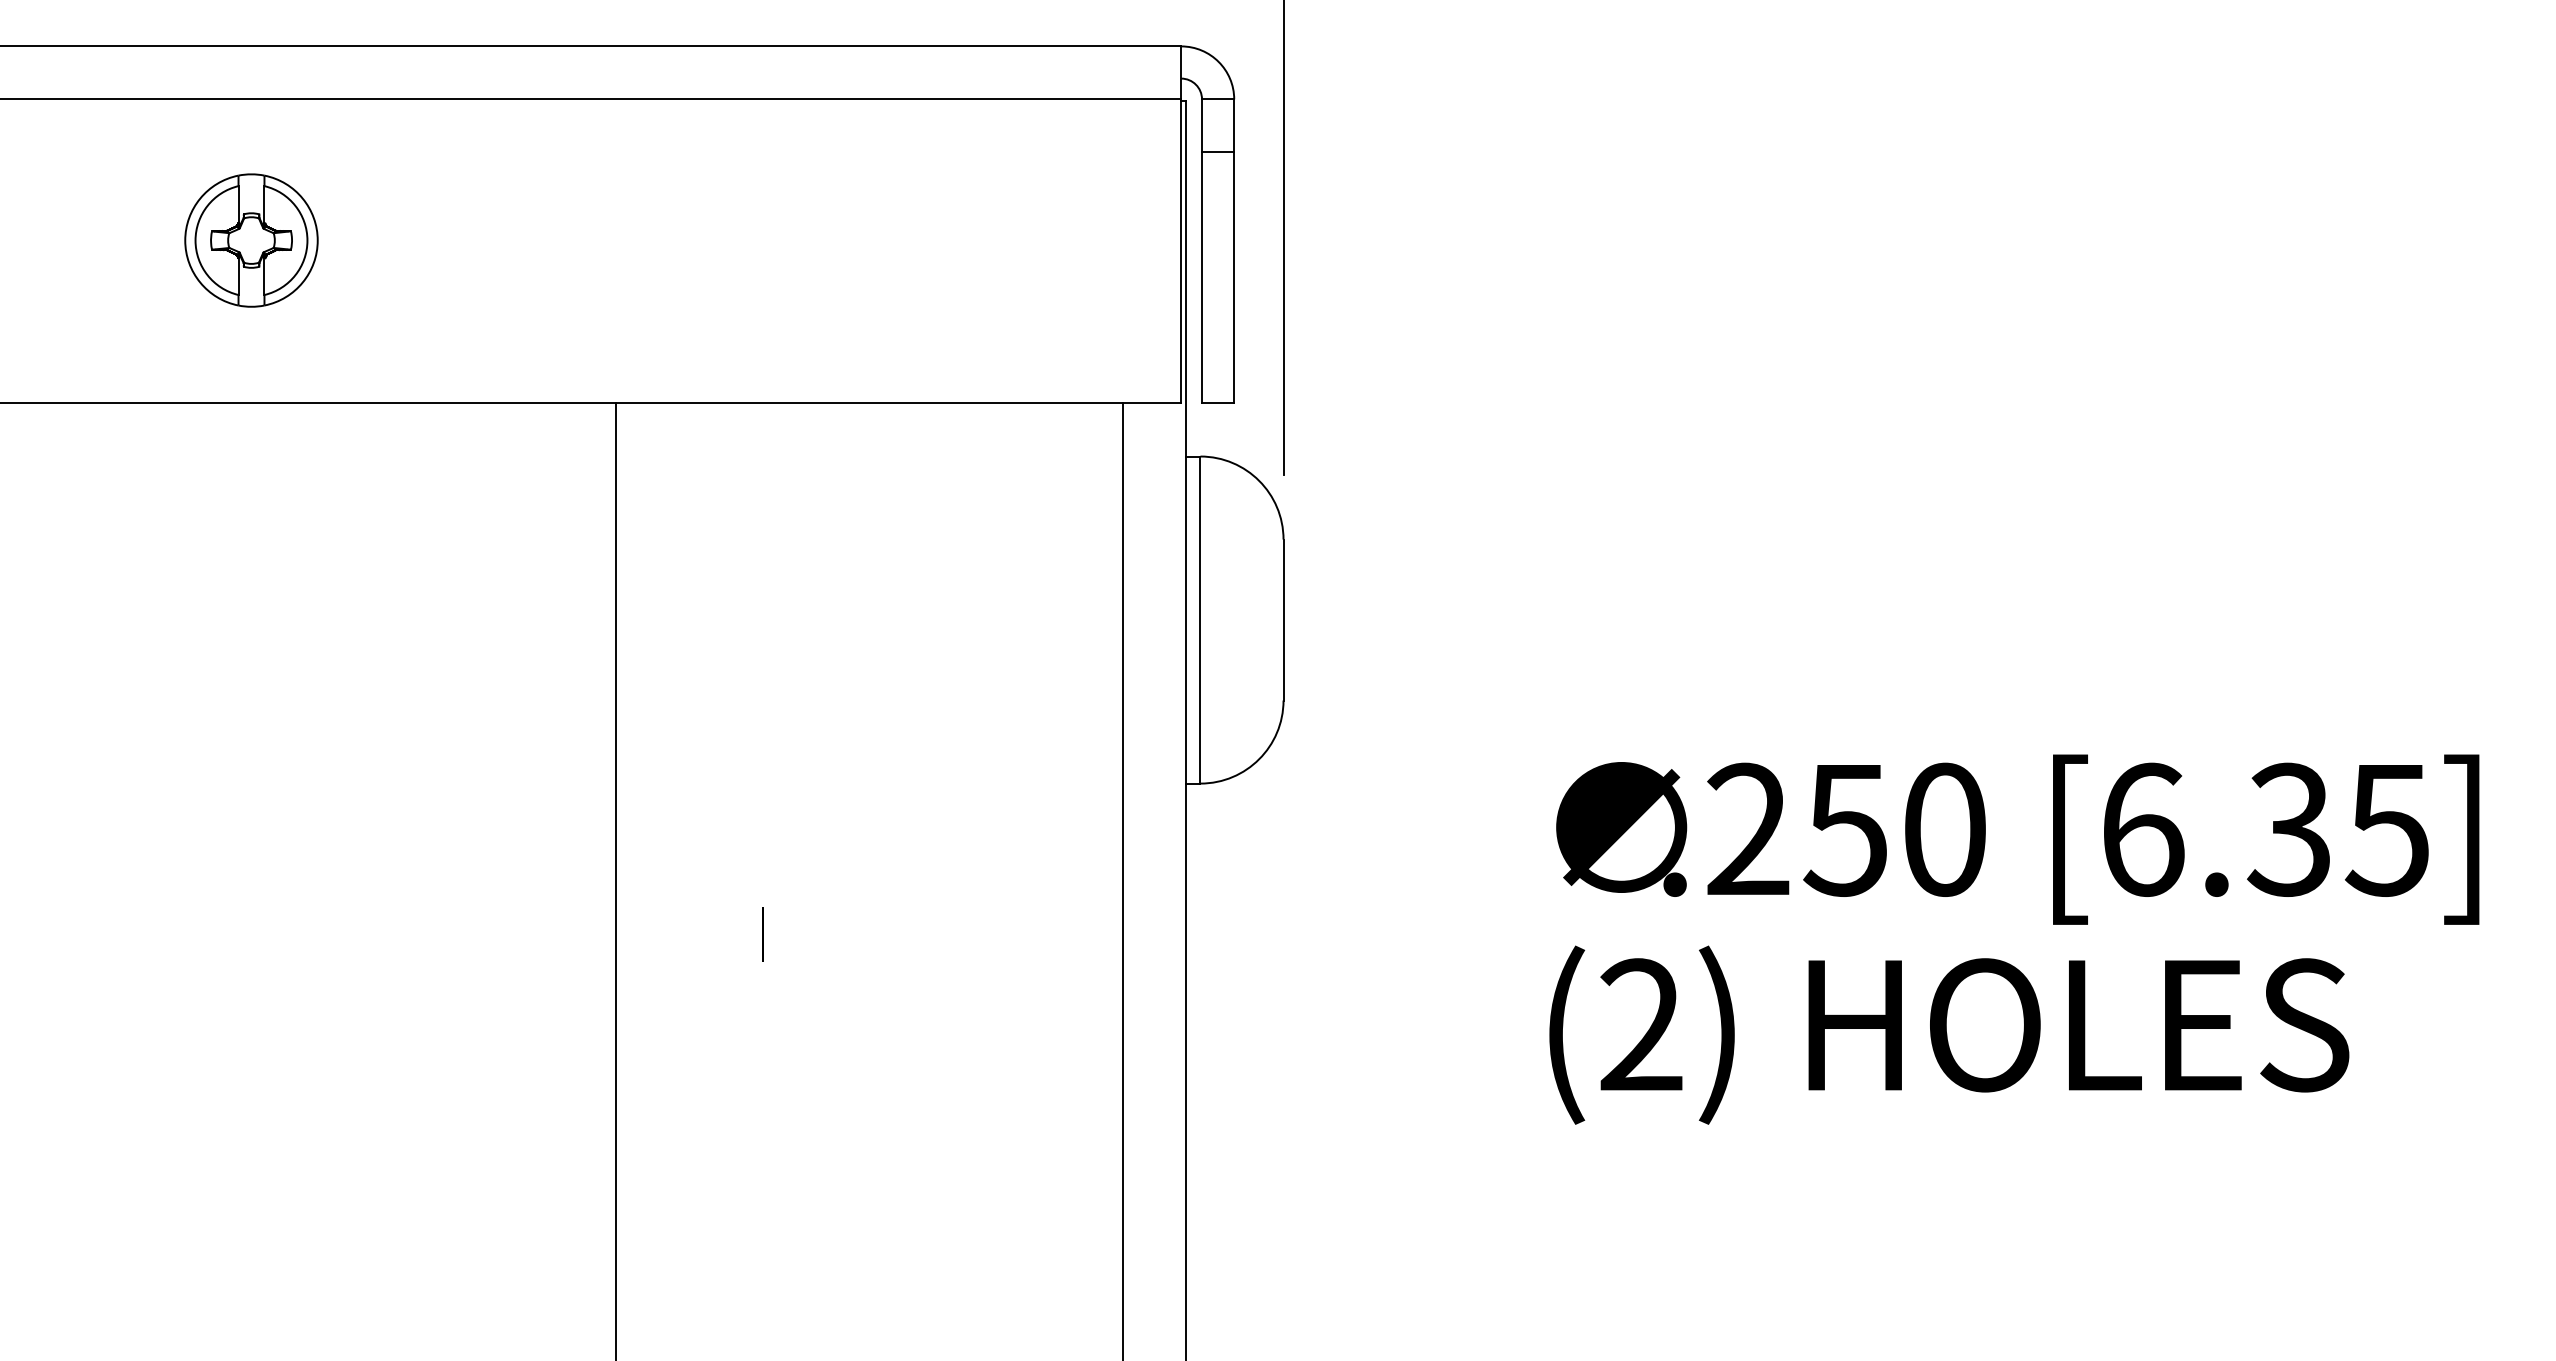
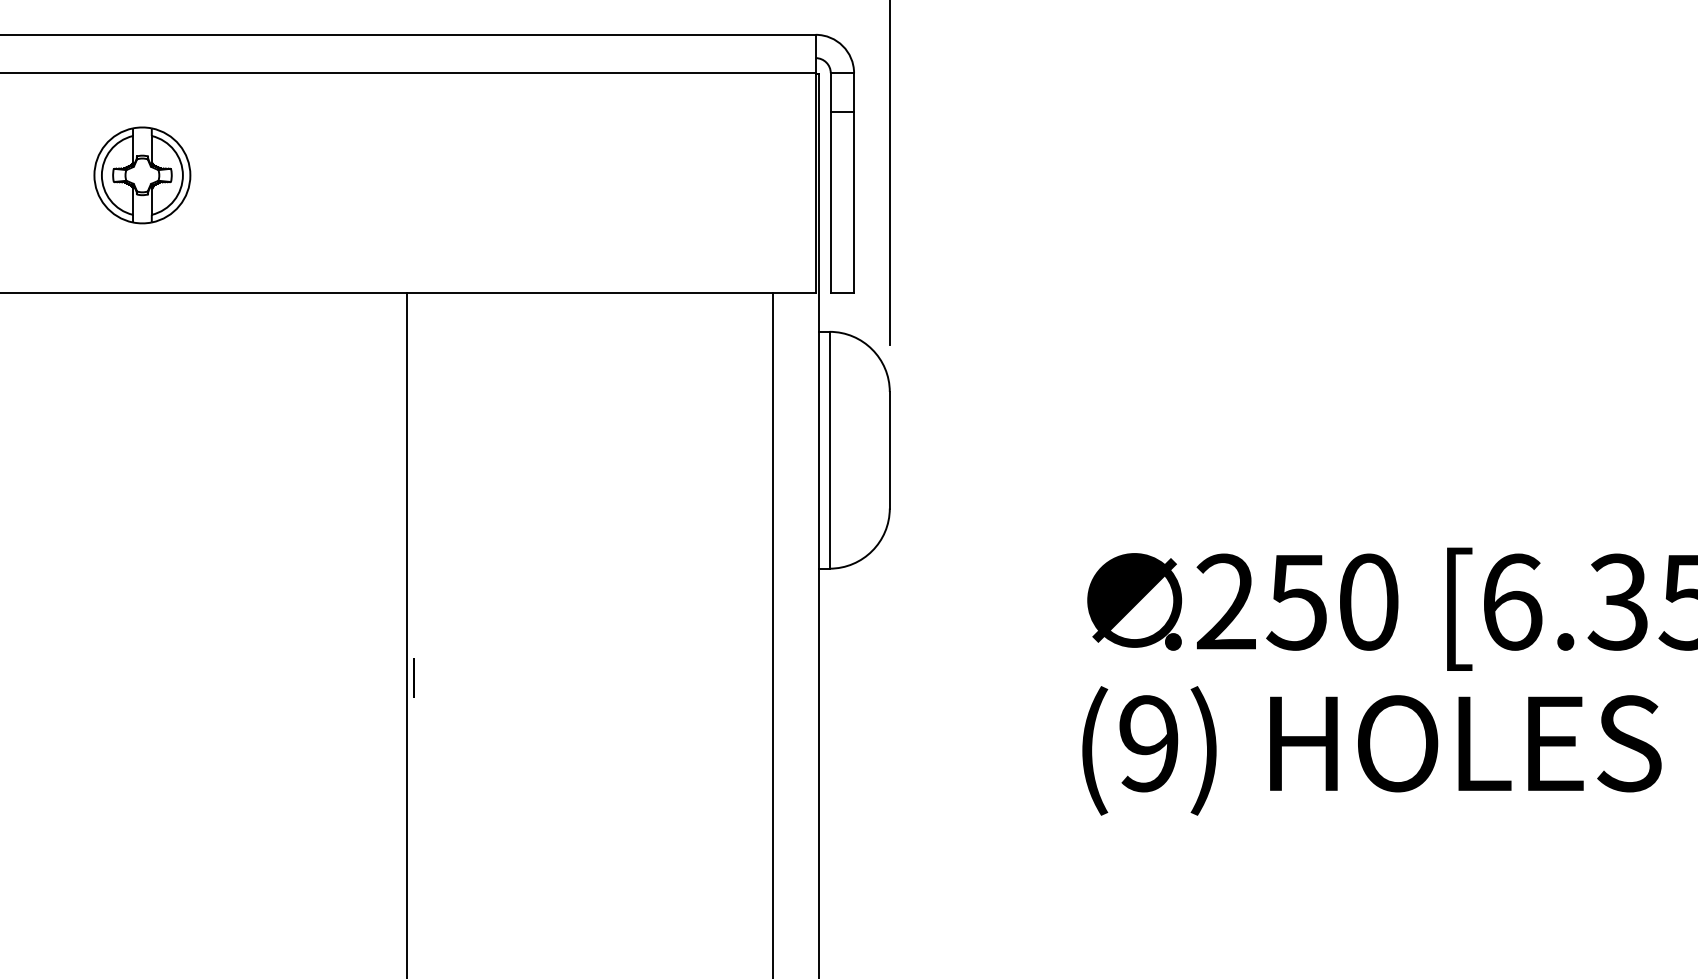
line: (762, 934) -> (413, 677), moved
text: (1641, 1025) -> (1149, 743), (2) -> (9)

